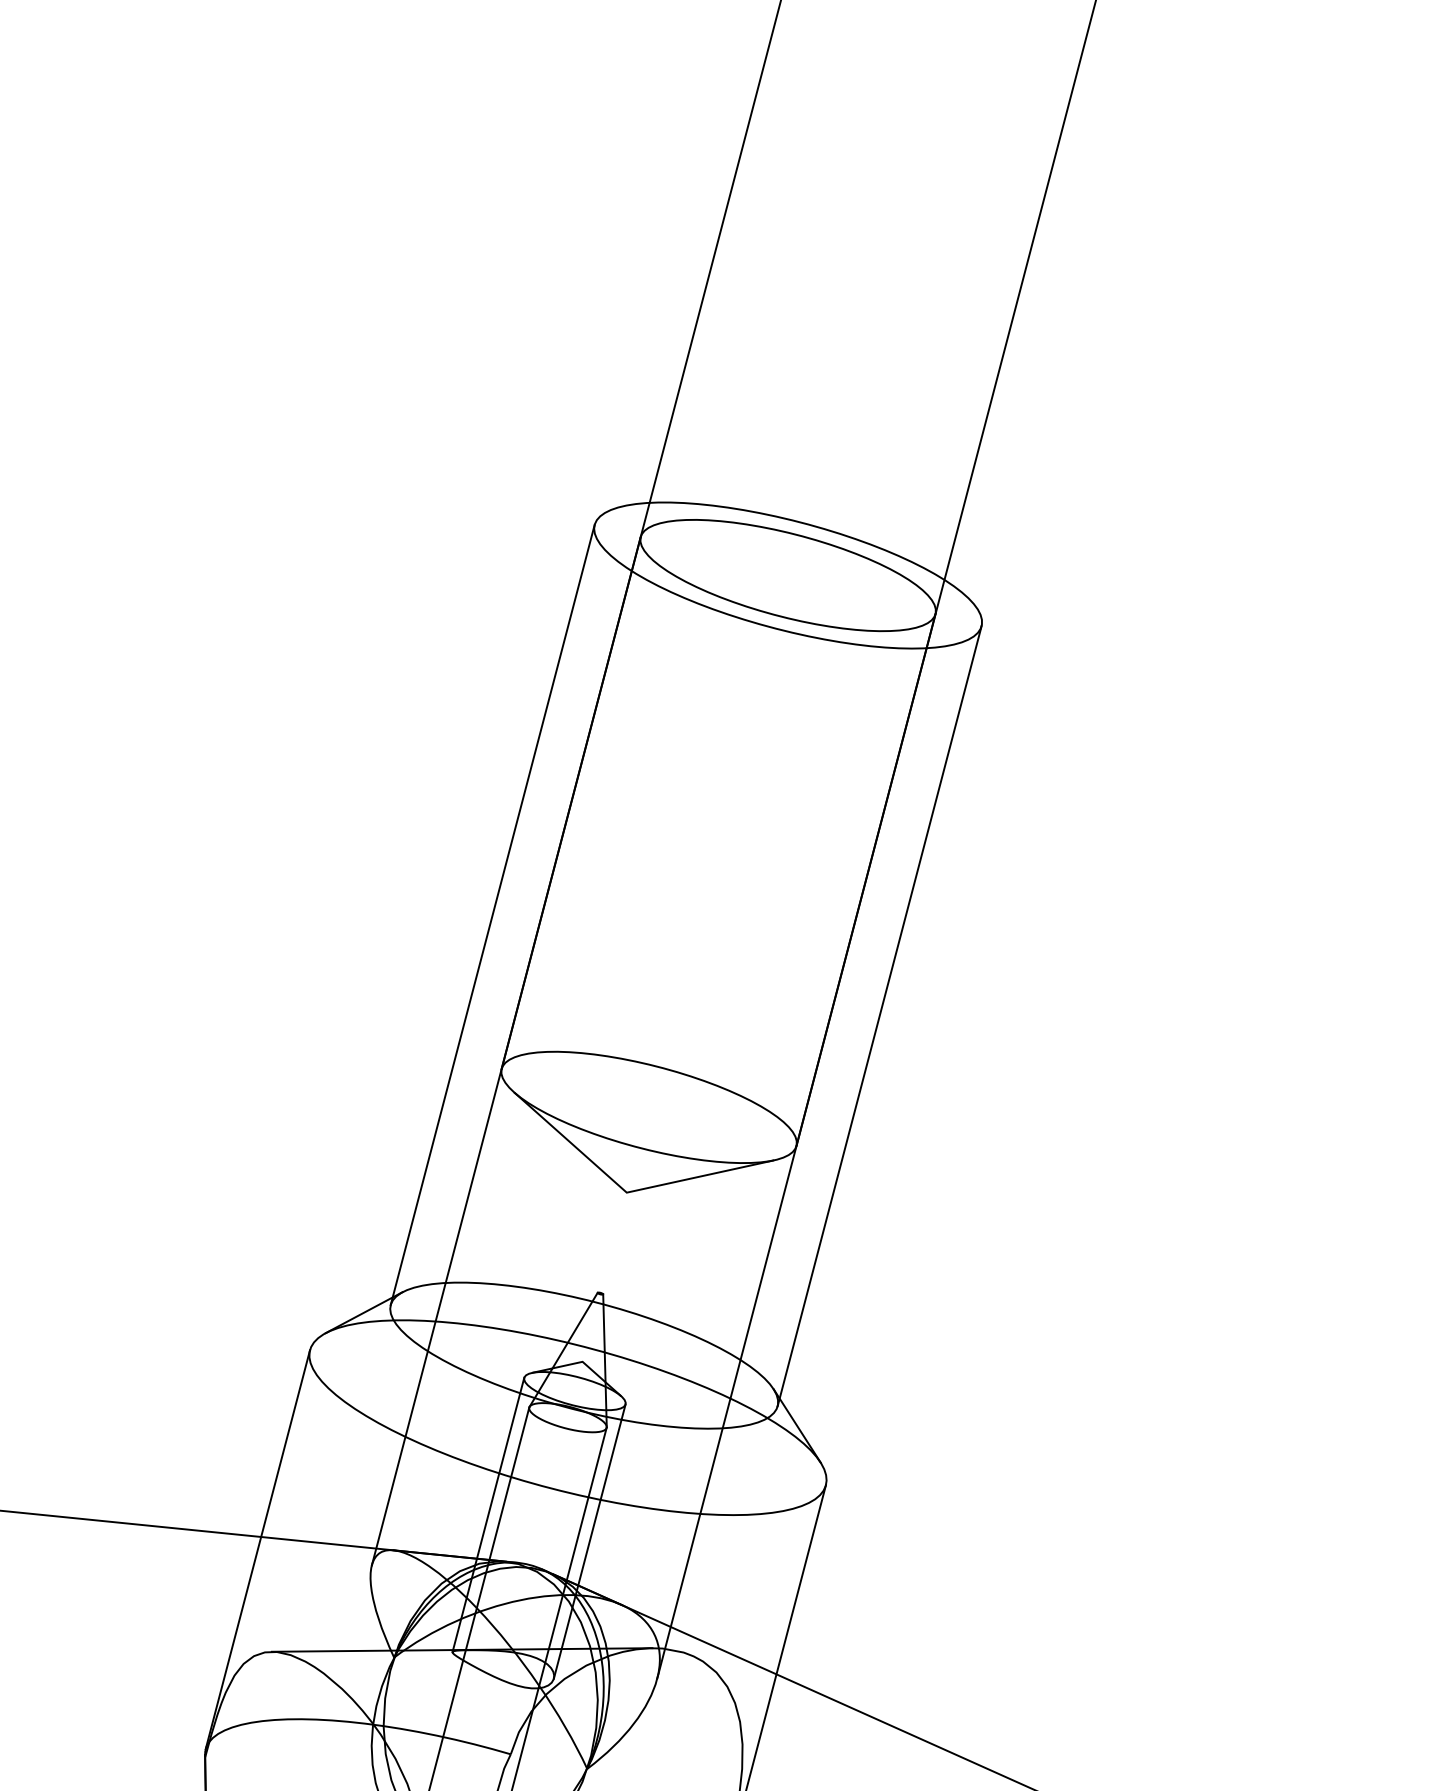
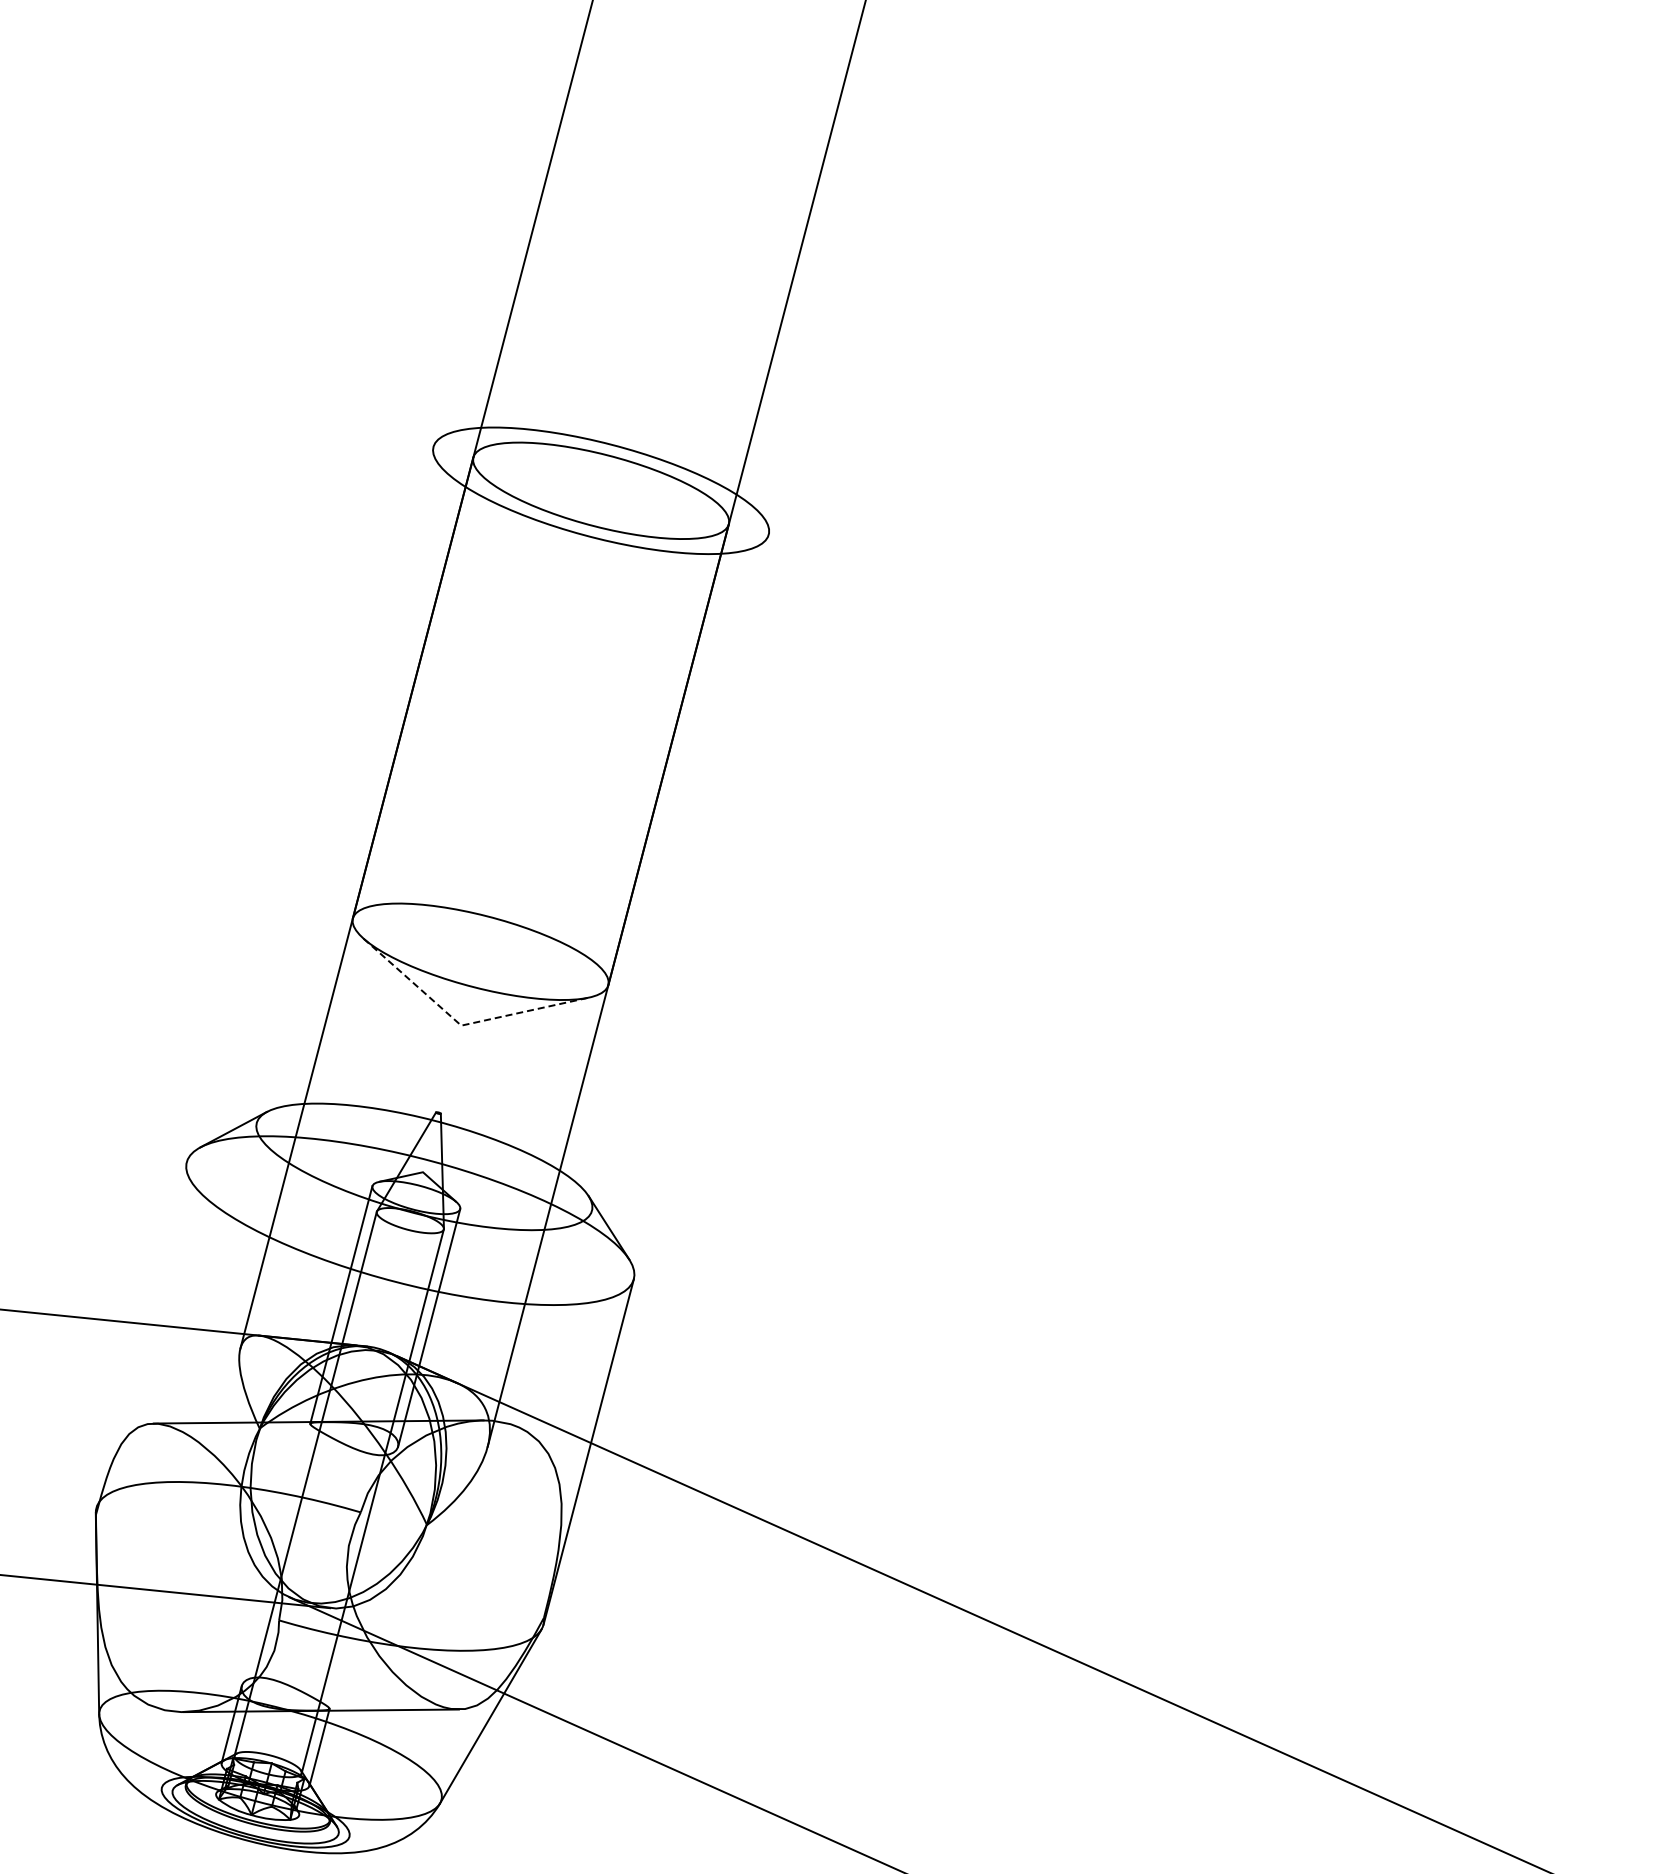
line: (492, 914) -> (344, 784), removed
line: (879, 1015) -> (680, 872), removed
line: (627, 1192) -> (461, 1025), solid -> dashed
line: (257, 1549) -> (141, 1334), removed

